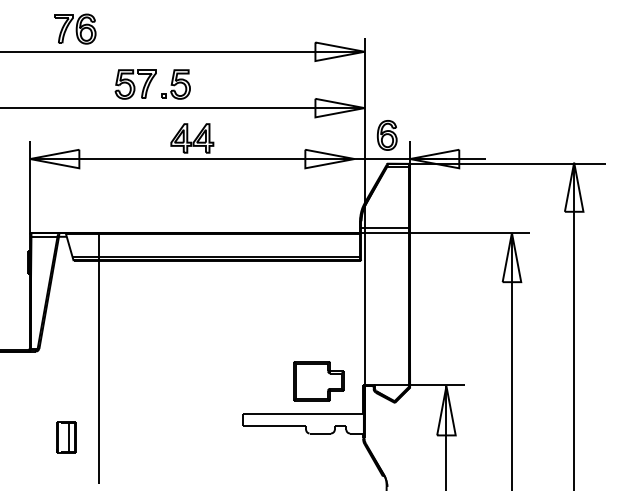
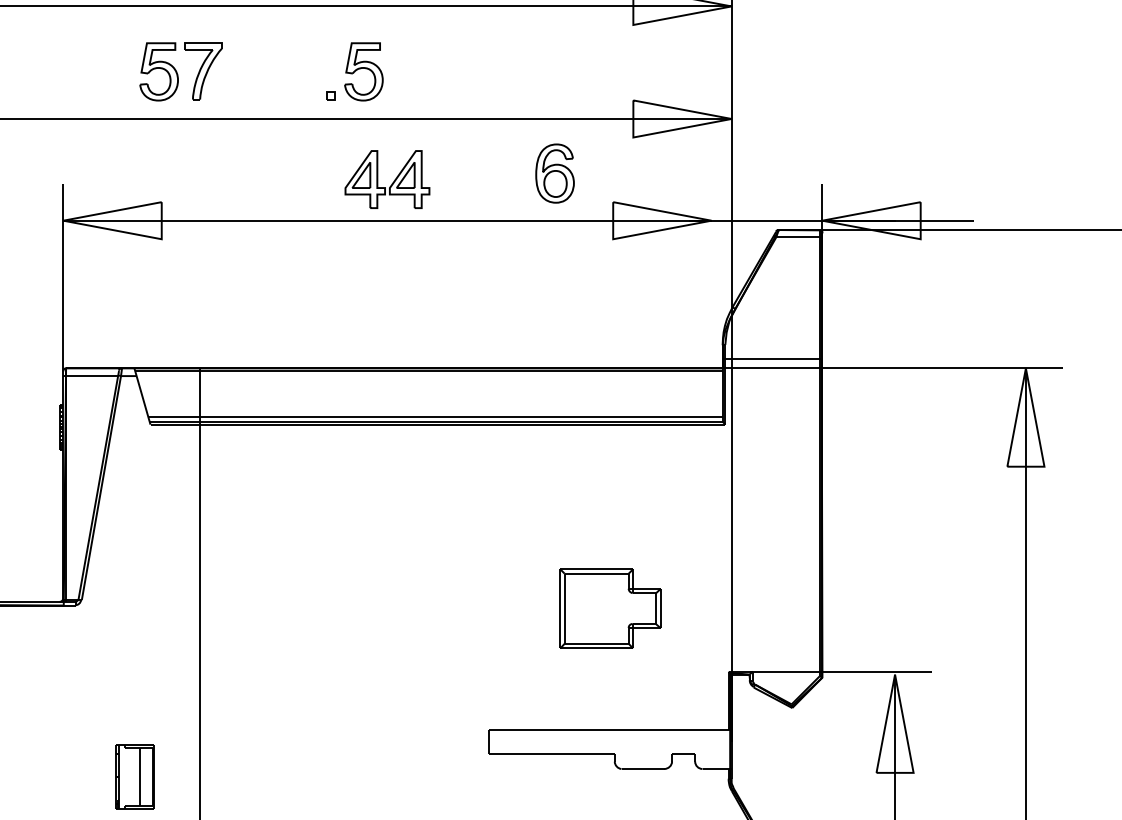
part: (135, 84) -> (179, 71), moved
part: (386, 135) -> (553, 173), moved
part: (318, 381) -> (609, 609), moved

